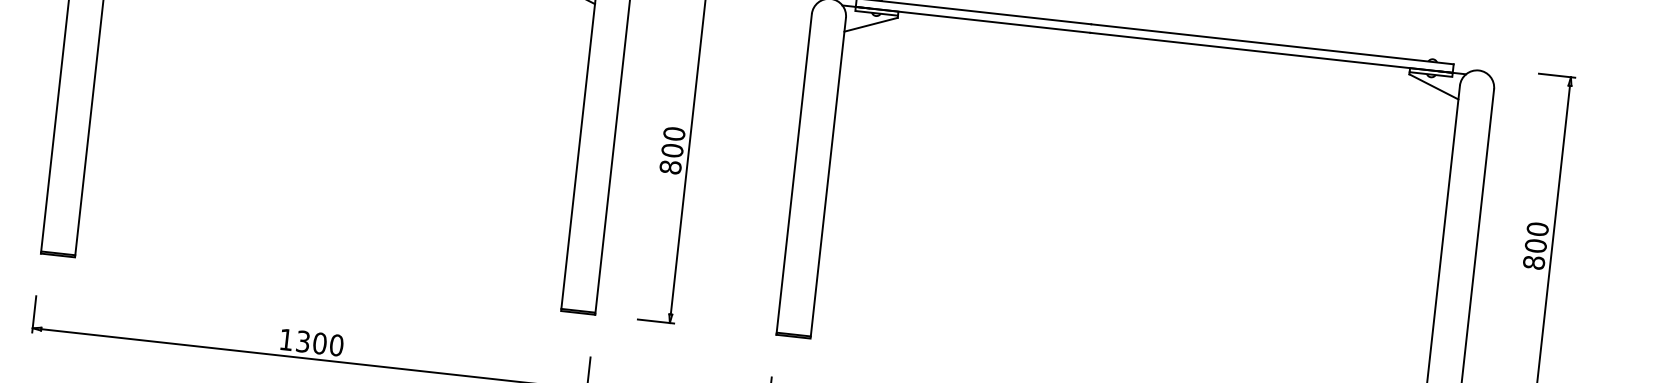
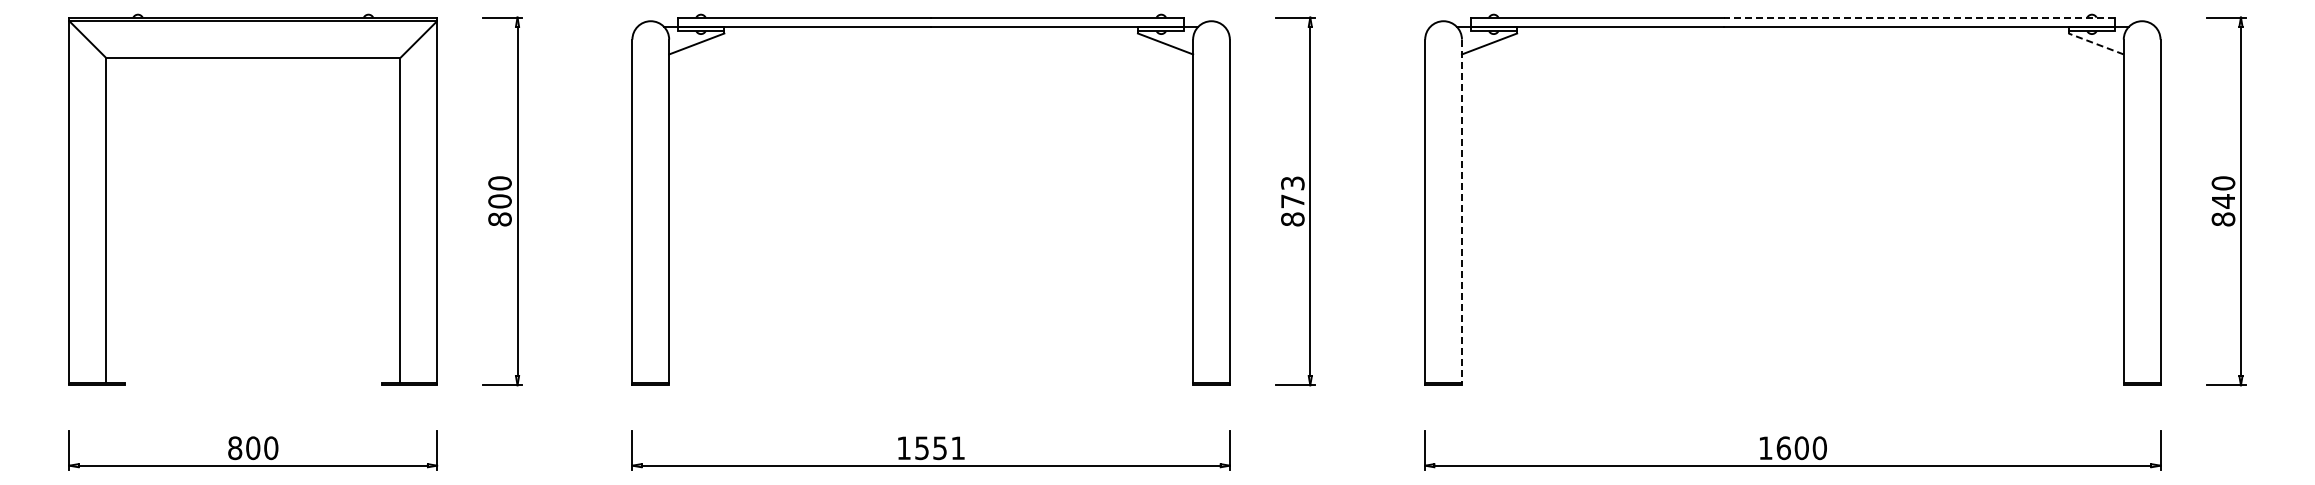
line: (1271, 44) -> (1918, 17), solid -> dashed
line: (1433, 86) -> (2095, 43), solid -> dashed
text: (673, 142) -> (1292, 192), 800 -> 873
line: (827, 177) -> (1461, 211), solid -> dashed
text: (1535, 246) -> (2223, 201), 800 -> 840
text: (320, 343) -> (940, 448), 1300 -> 1551

